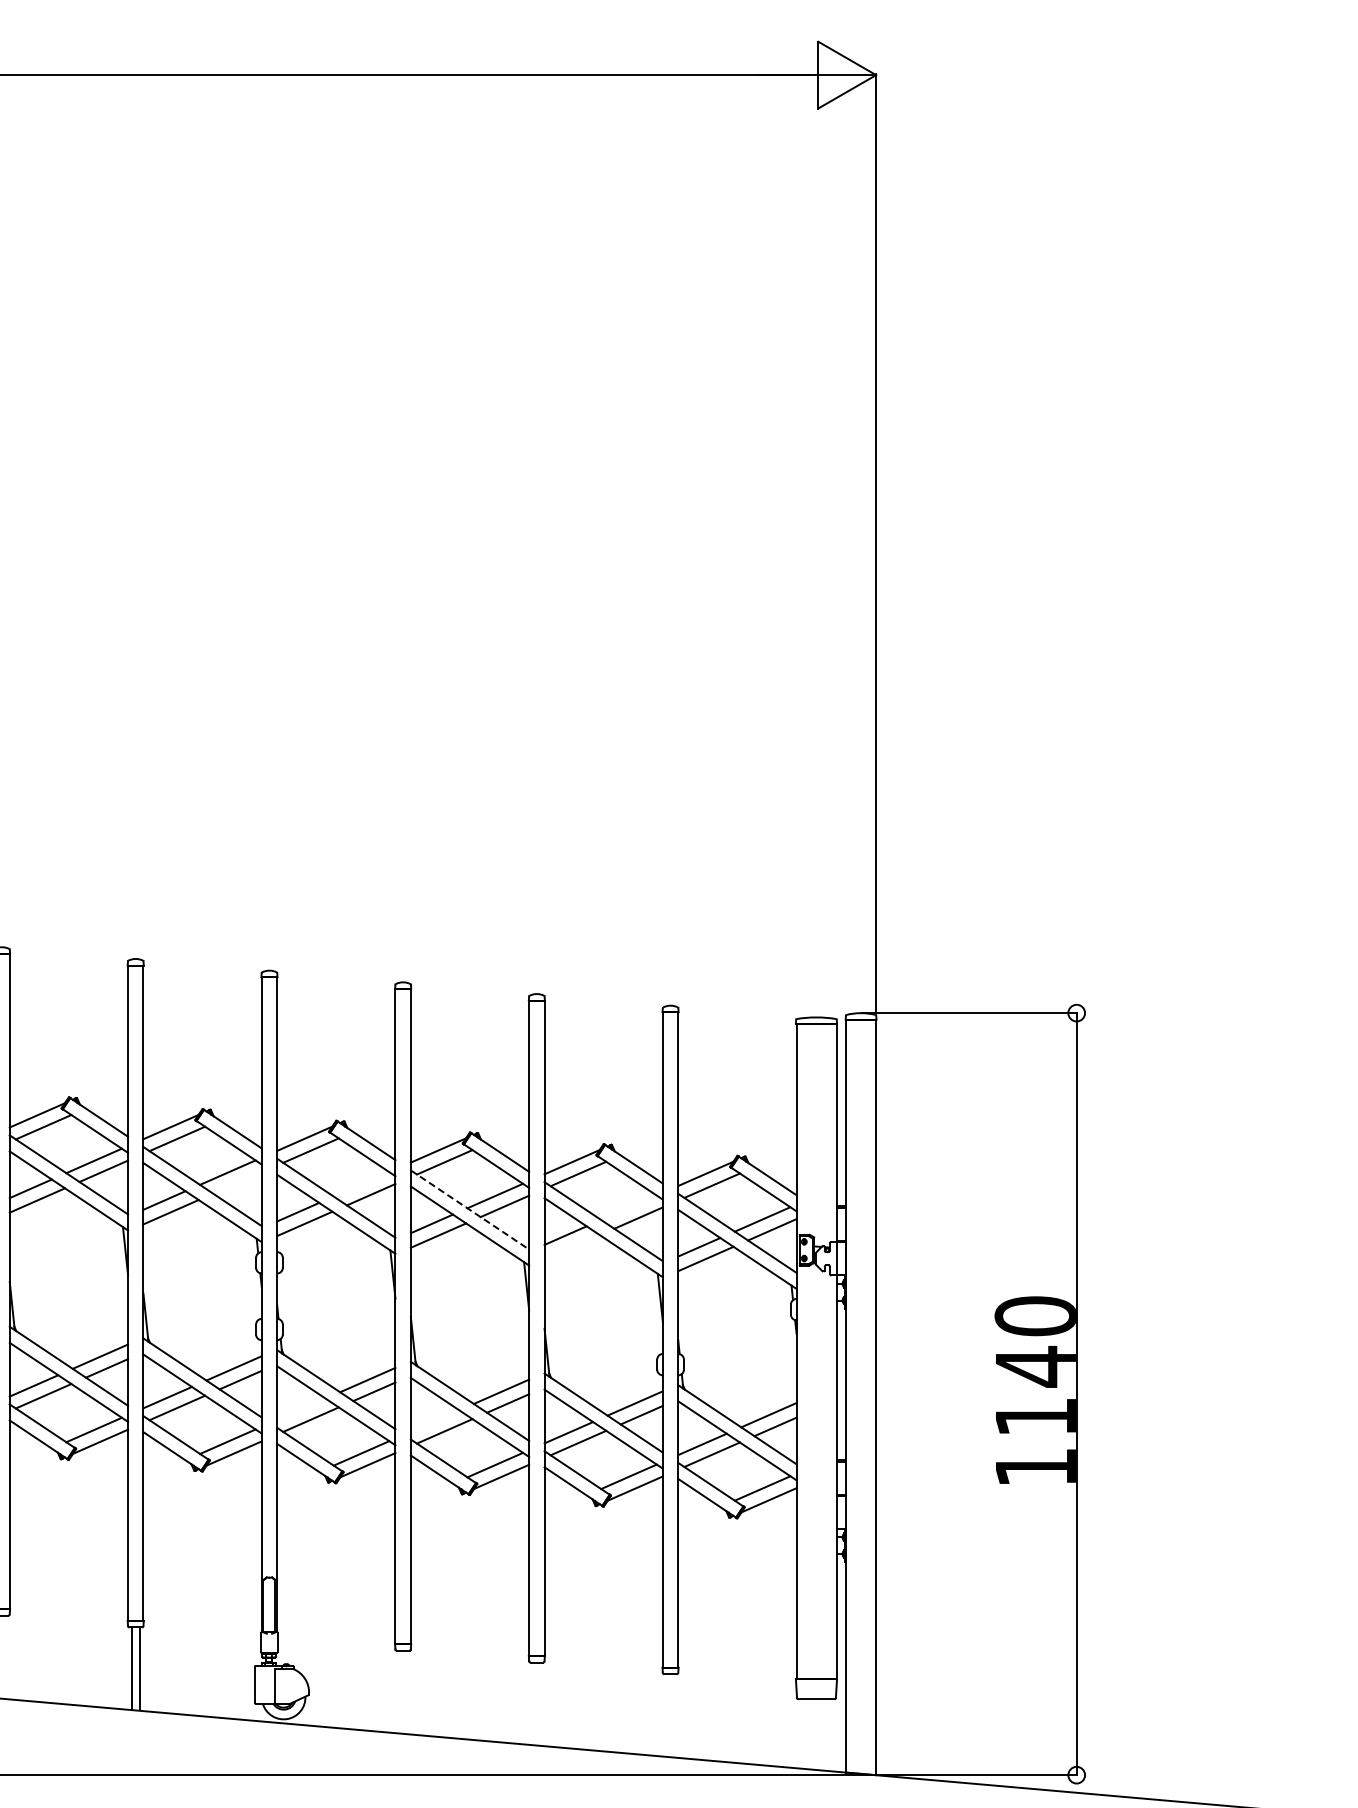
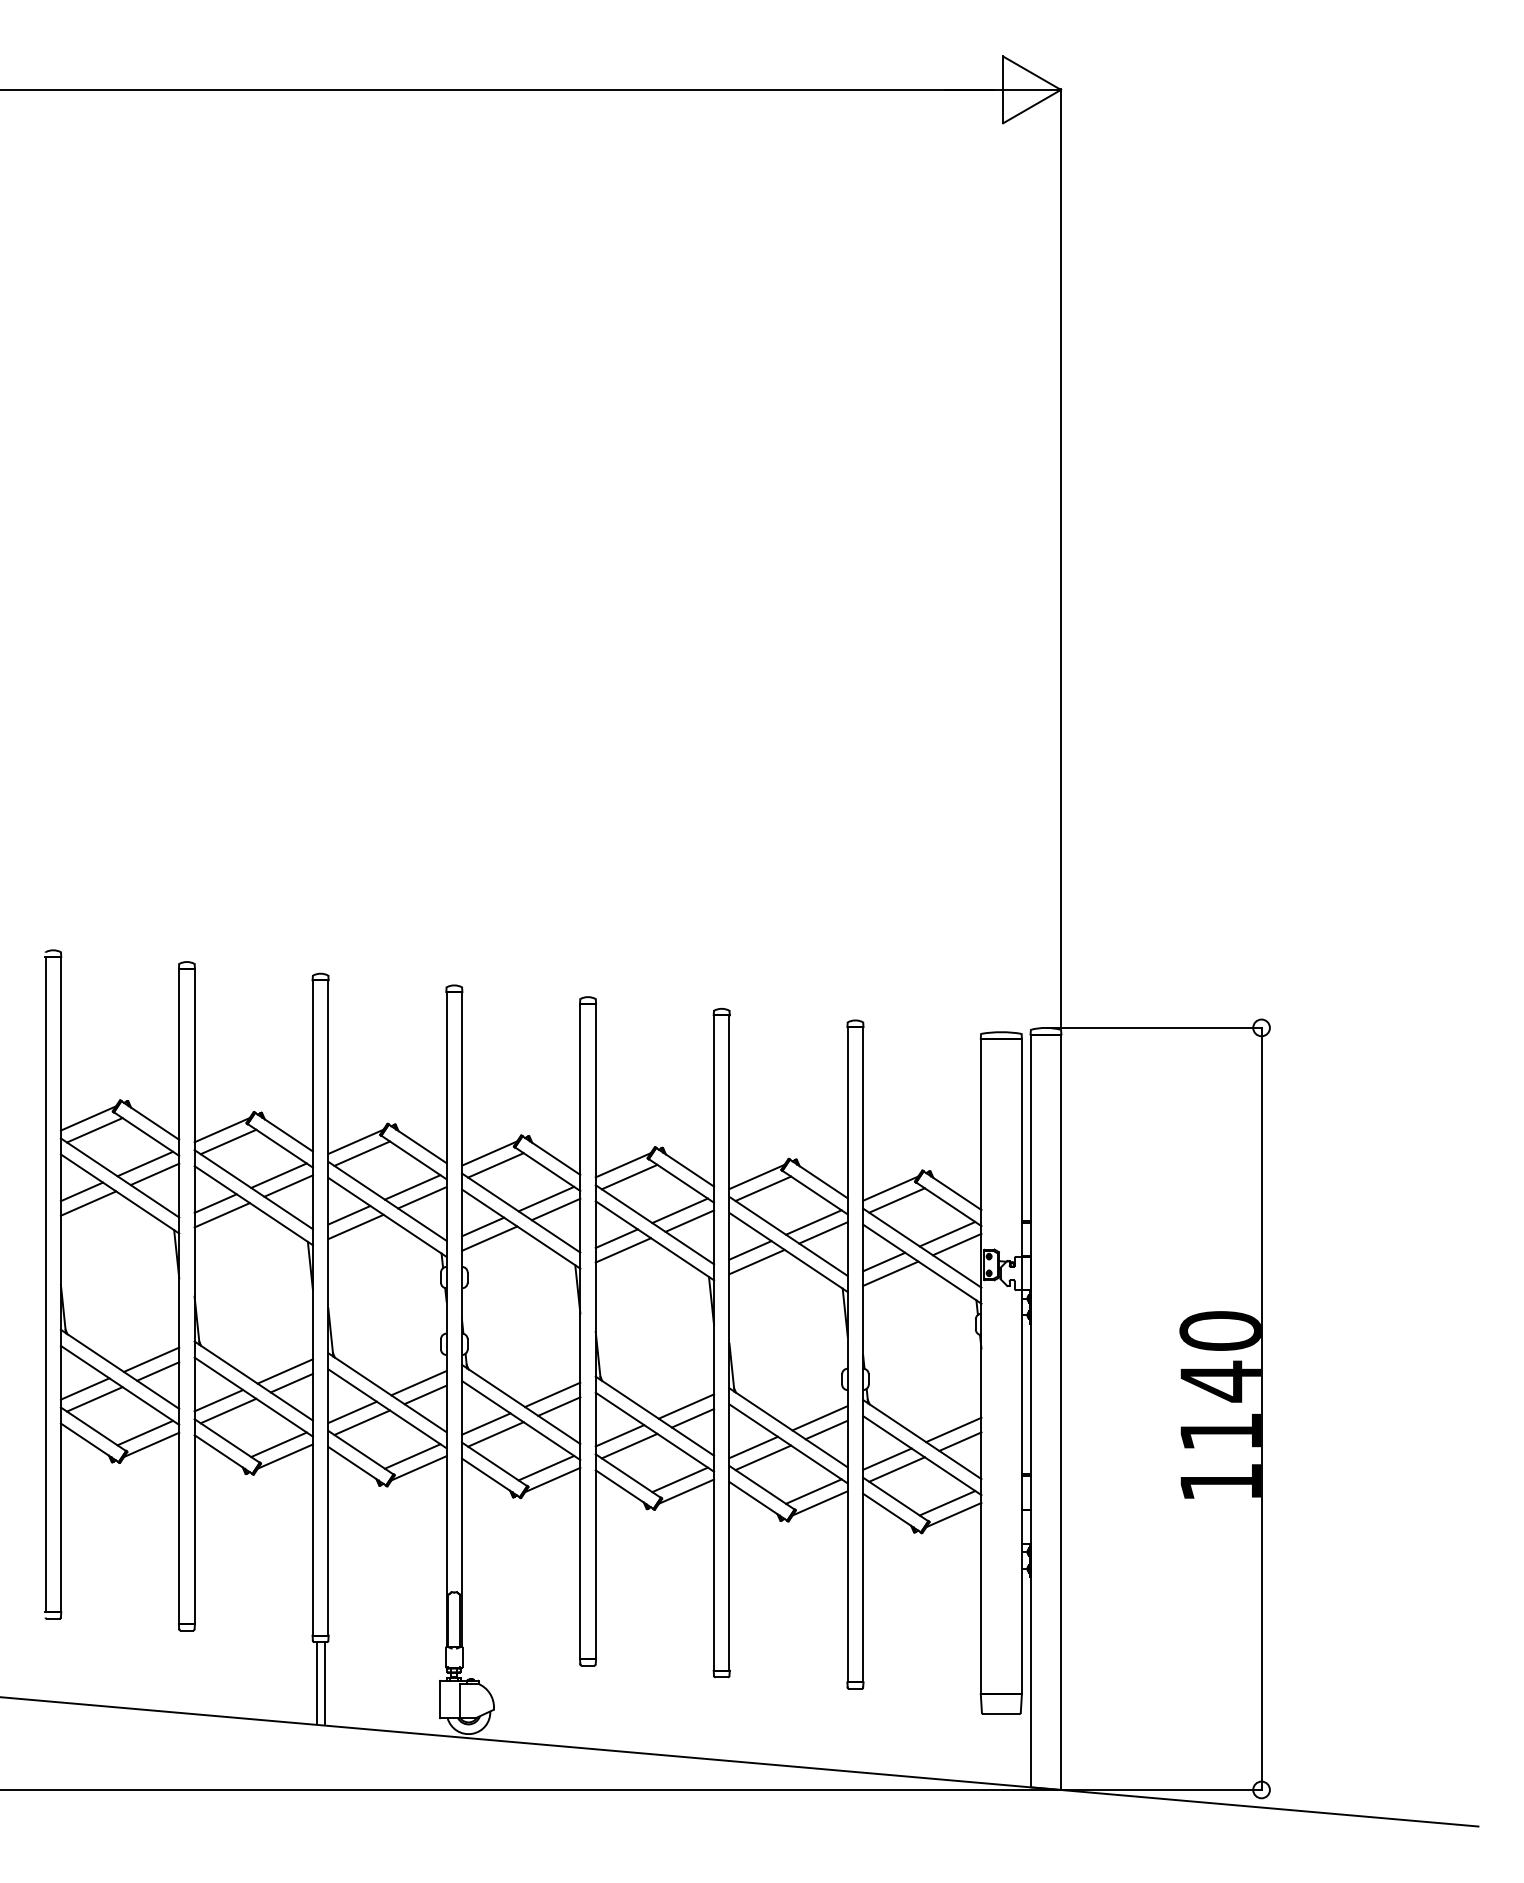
line: (237, 1182) -> (422, 1197), added
line: (361, 1183) -> (546, 1198), added
line: (628, 1207) -> (813, 1222), added
line: (470, 1210) -> (655, 1225), dashed -> solid
line: (571, 1246) -> (756, 1261), added
line: (301, 1408) -> (486, 1423), added
line: (434, 1420) -> (619, 1435), added

